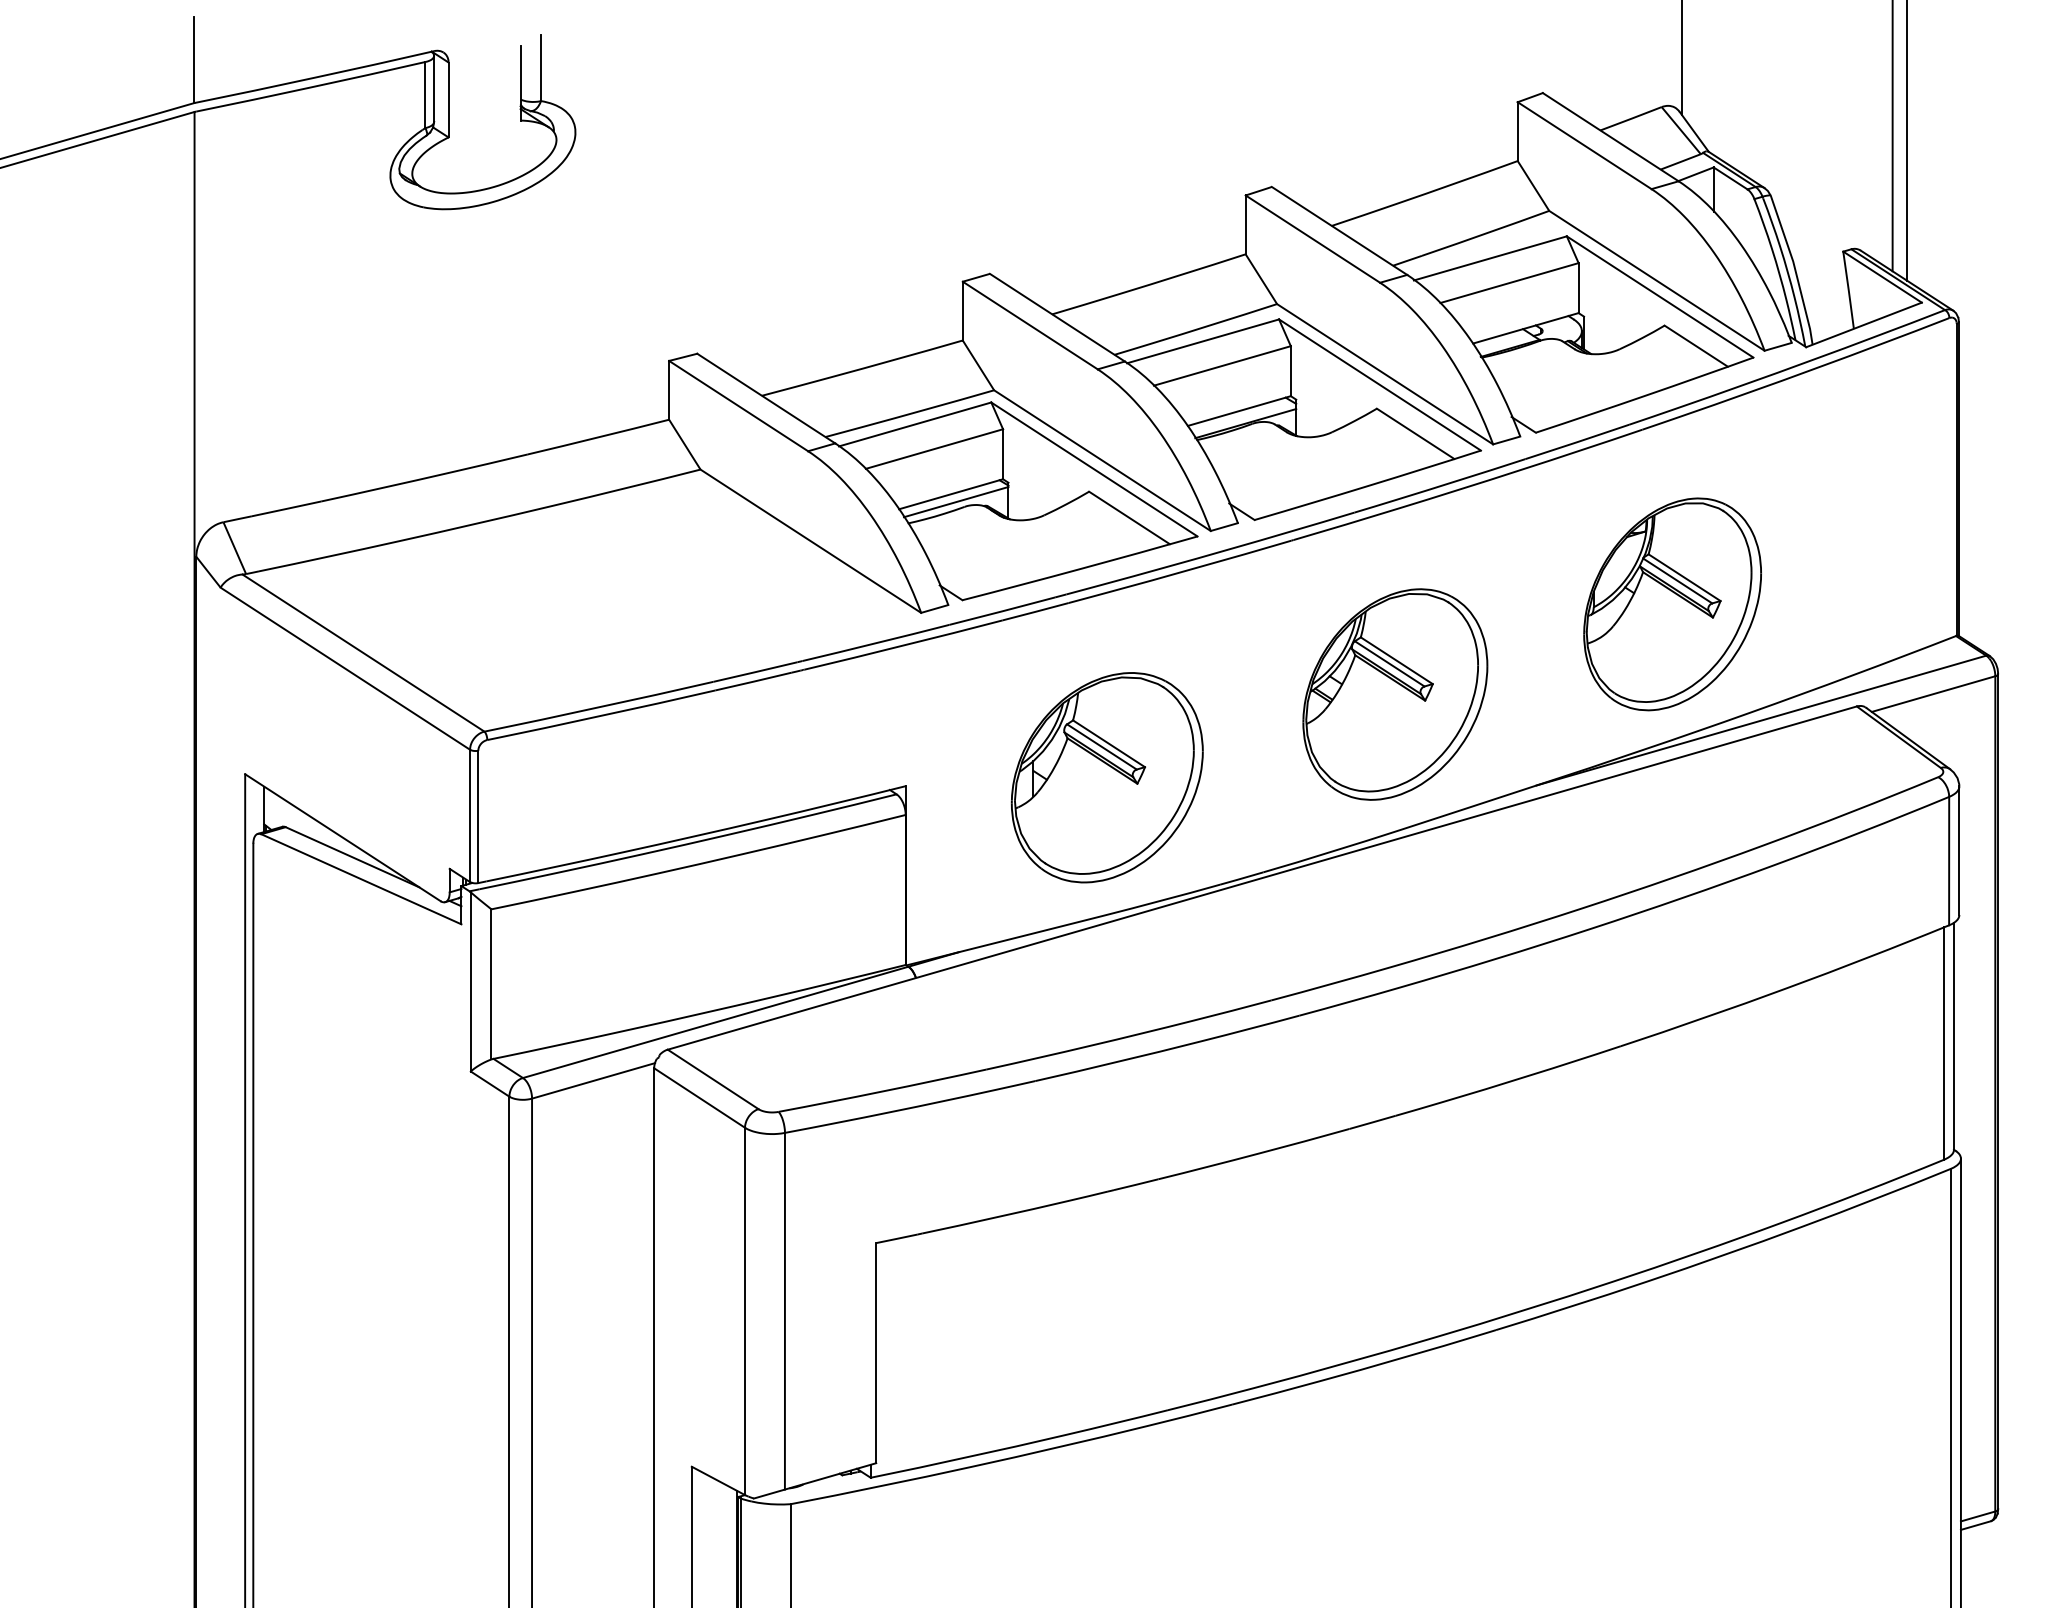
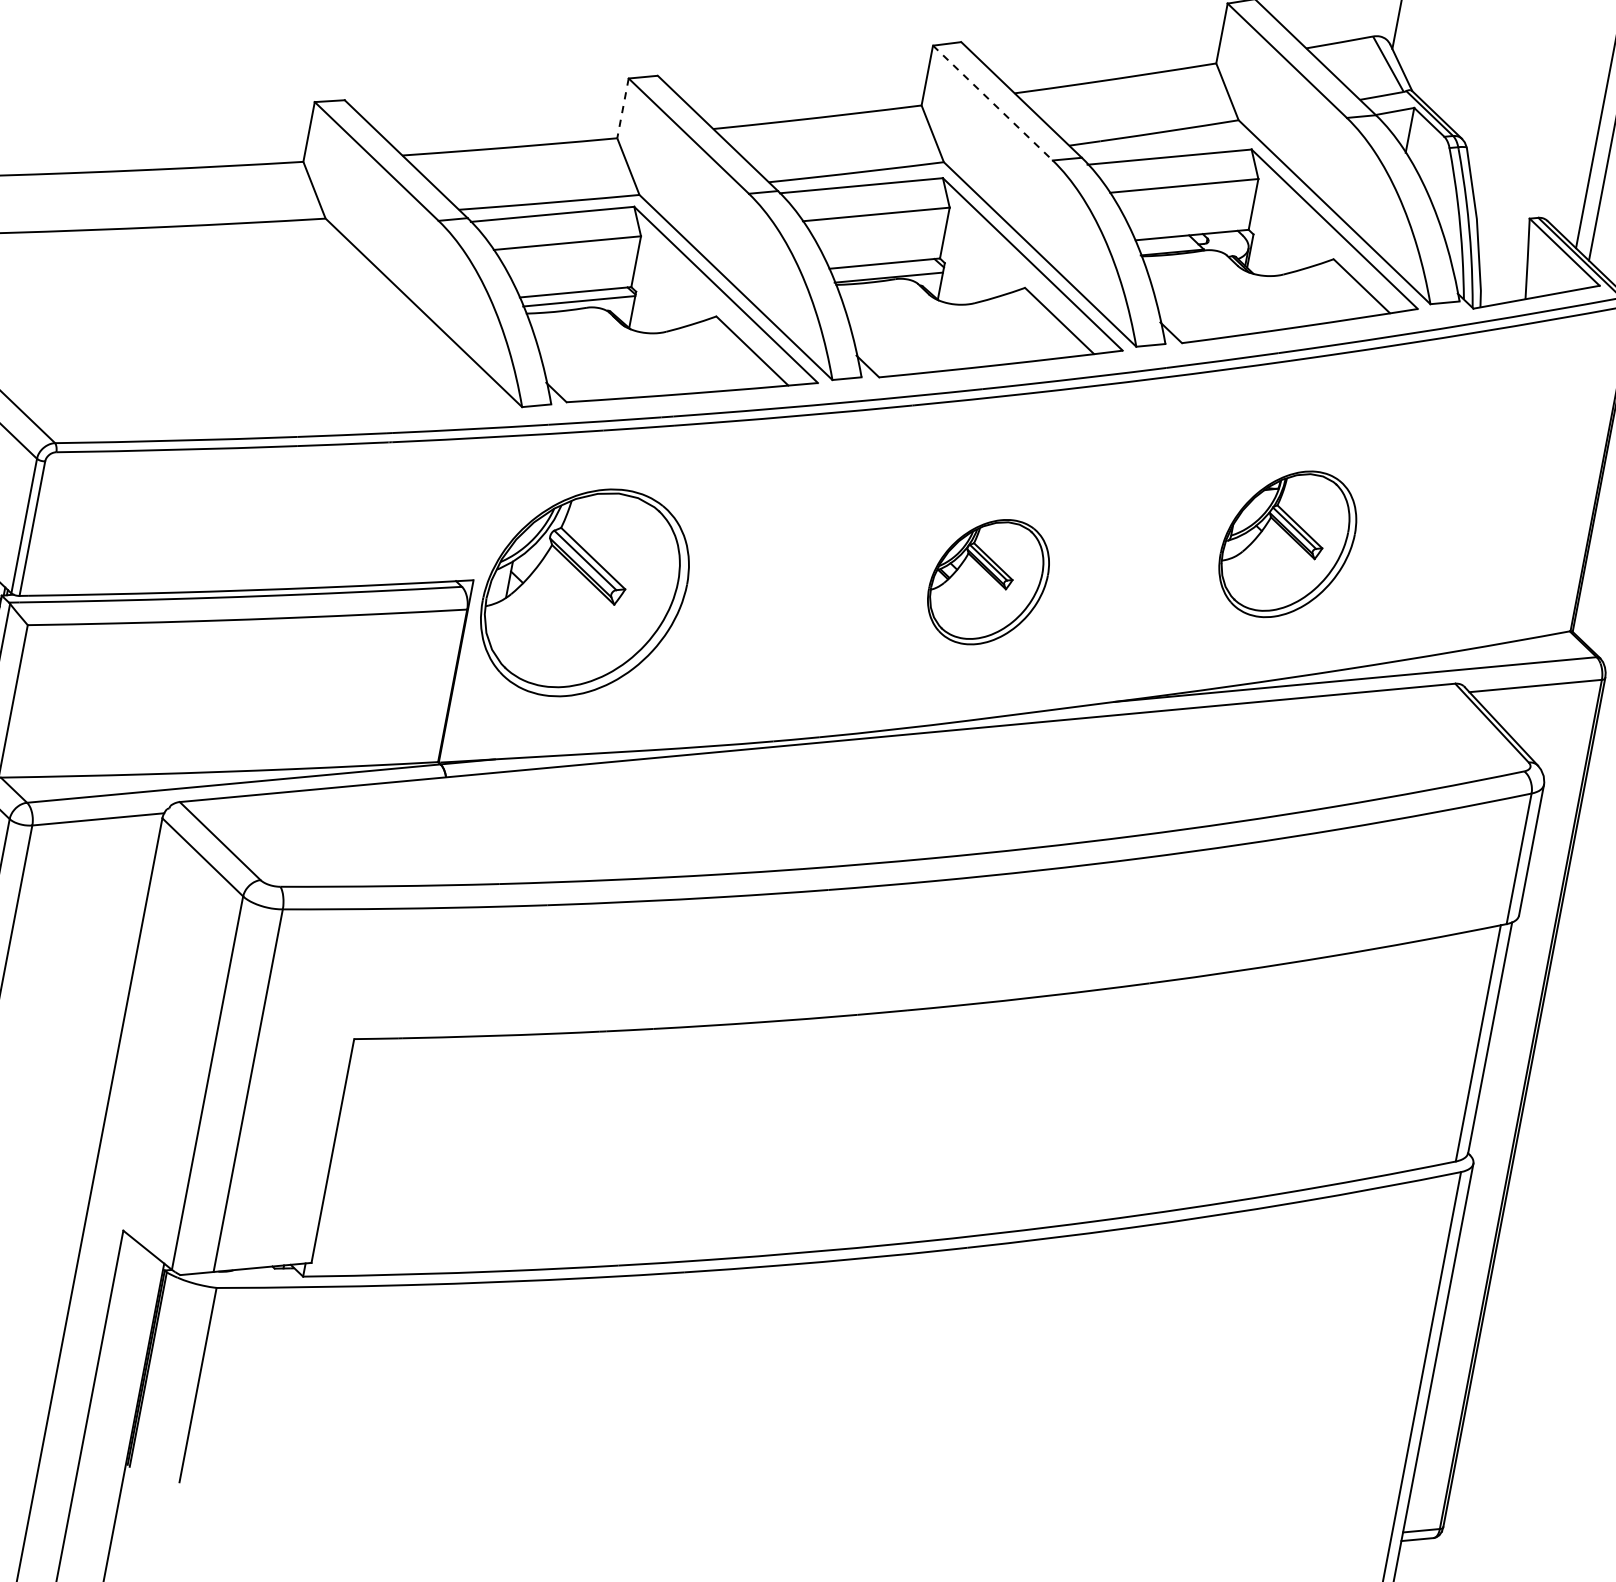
line: (1313, 239) -> (993, 103), solid -> dashed
line: (962, 311) -> (622, 108), solid -> dashed
part: (1672, 604) -> (1287, 544), size x0.7
part: (1395, 694) -> (988, 582), size x0.6
part: (1106, 777) -> (584, 592), moved

